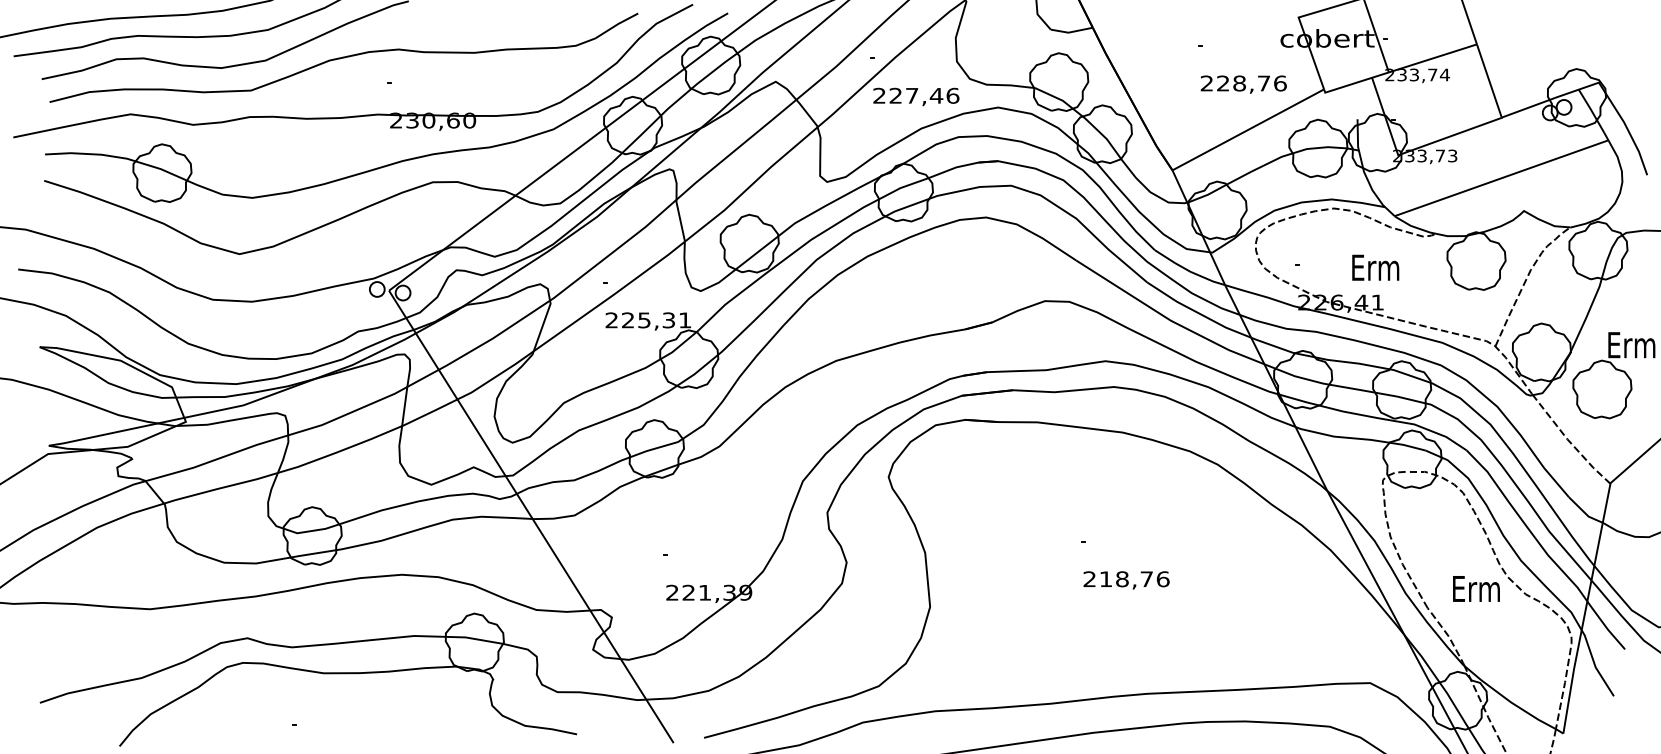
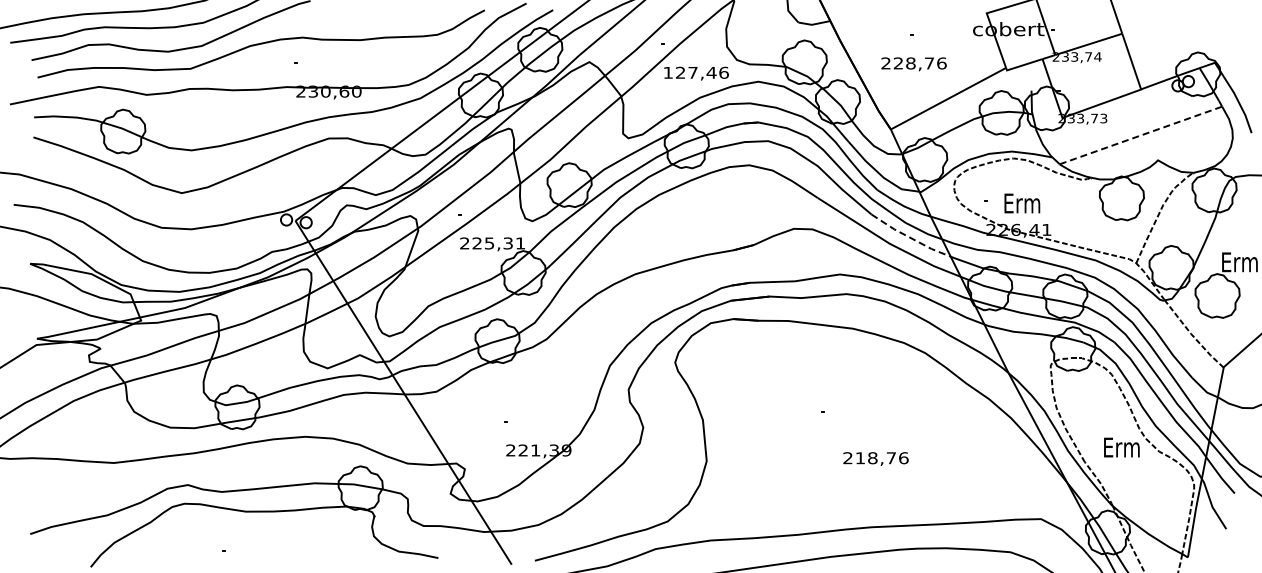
text: (1243, 84) -> (913, 64), moved
text: (878, 95) -> (667, 72), 227,46 -> 127,46
line: (1502, 178) -> (1141, 135), solid -> dashed
text: (1375, 267) -> (1022, 203), moved
line: (1196, 312) -> (909, 237), solid -> dashed
text: (1125, 579) -> (875, 458), moved

